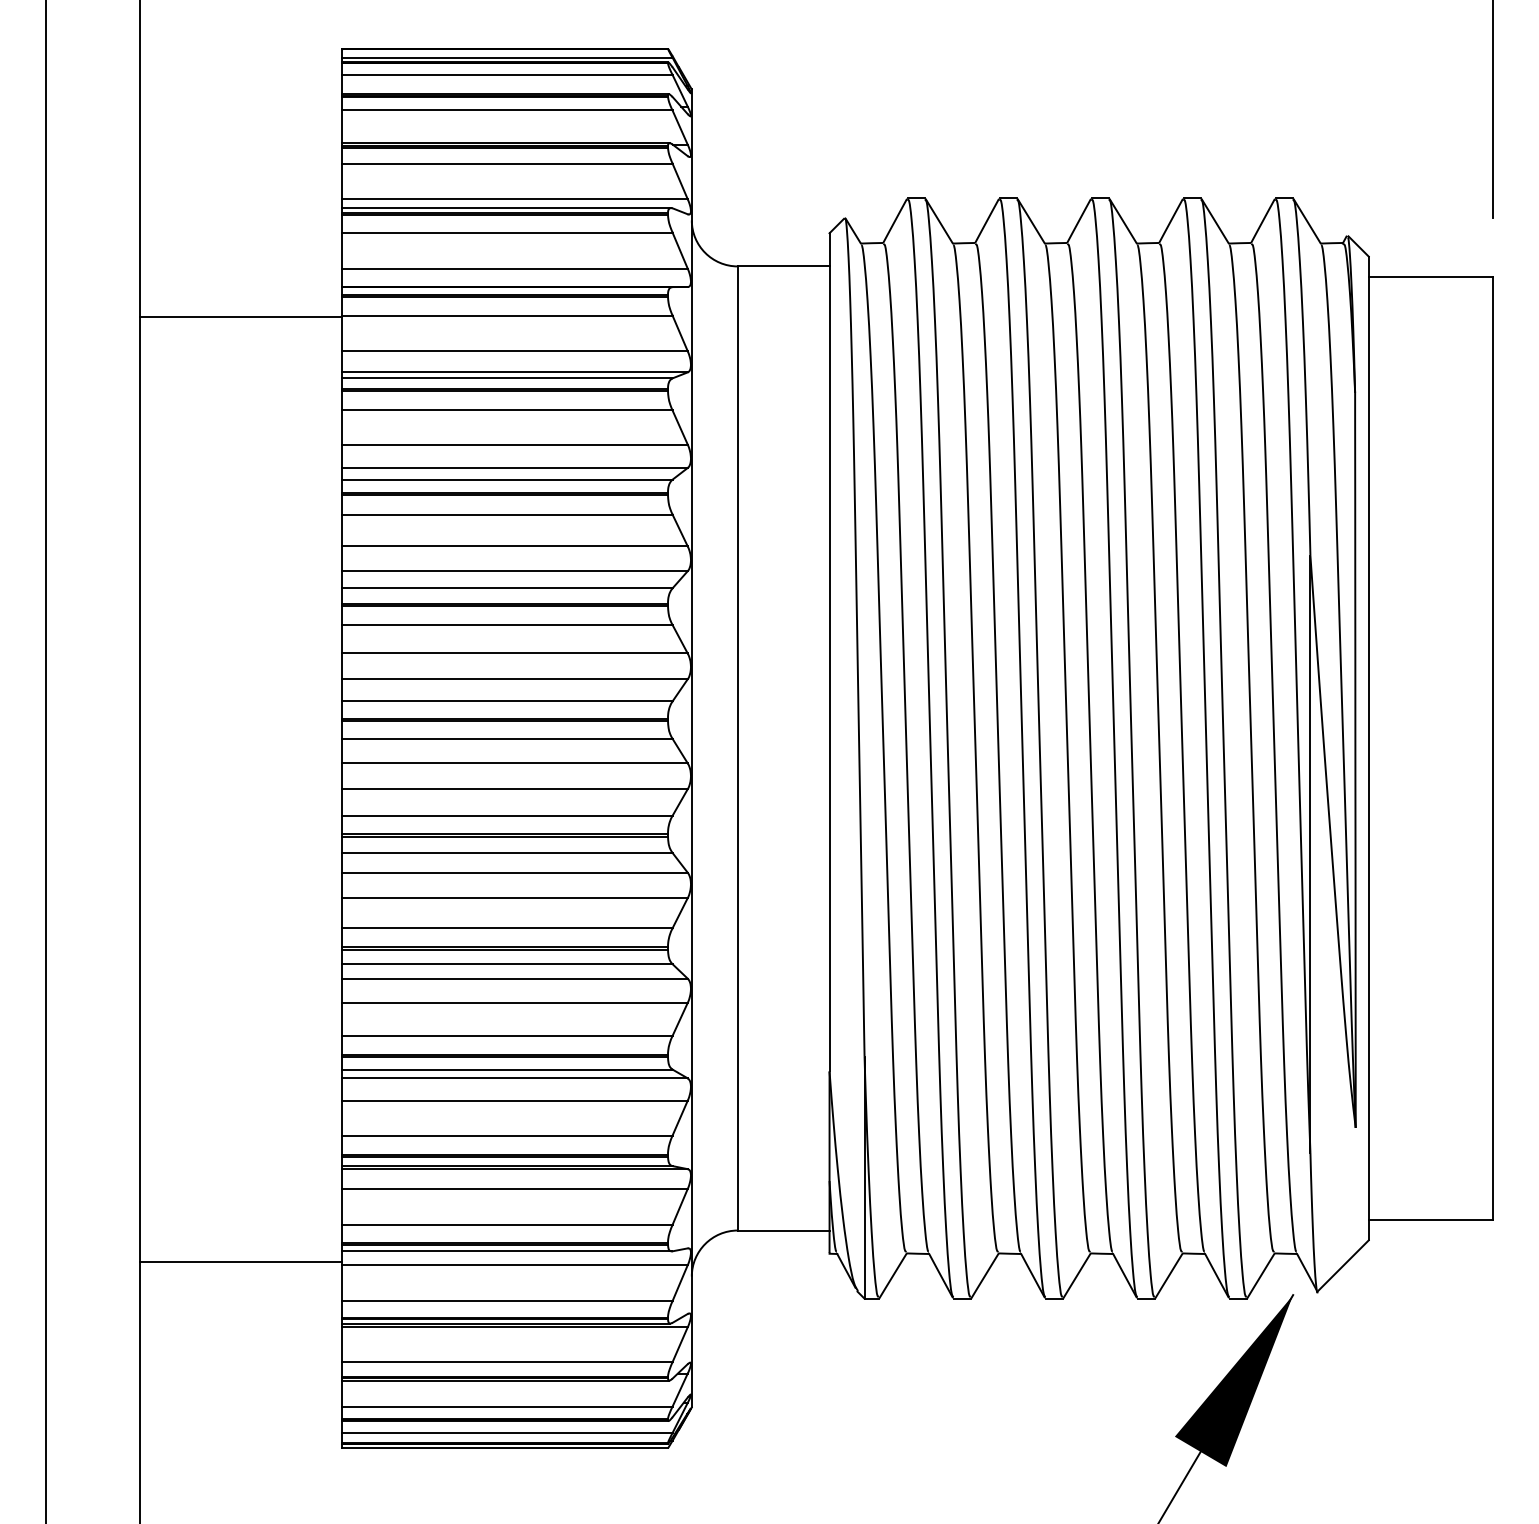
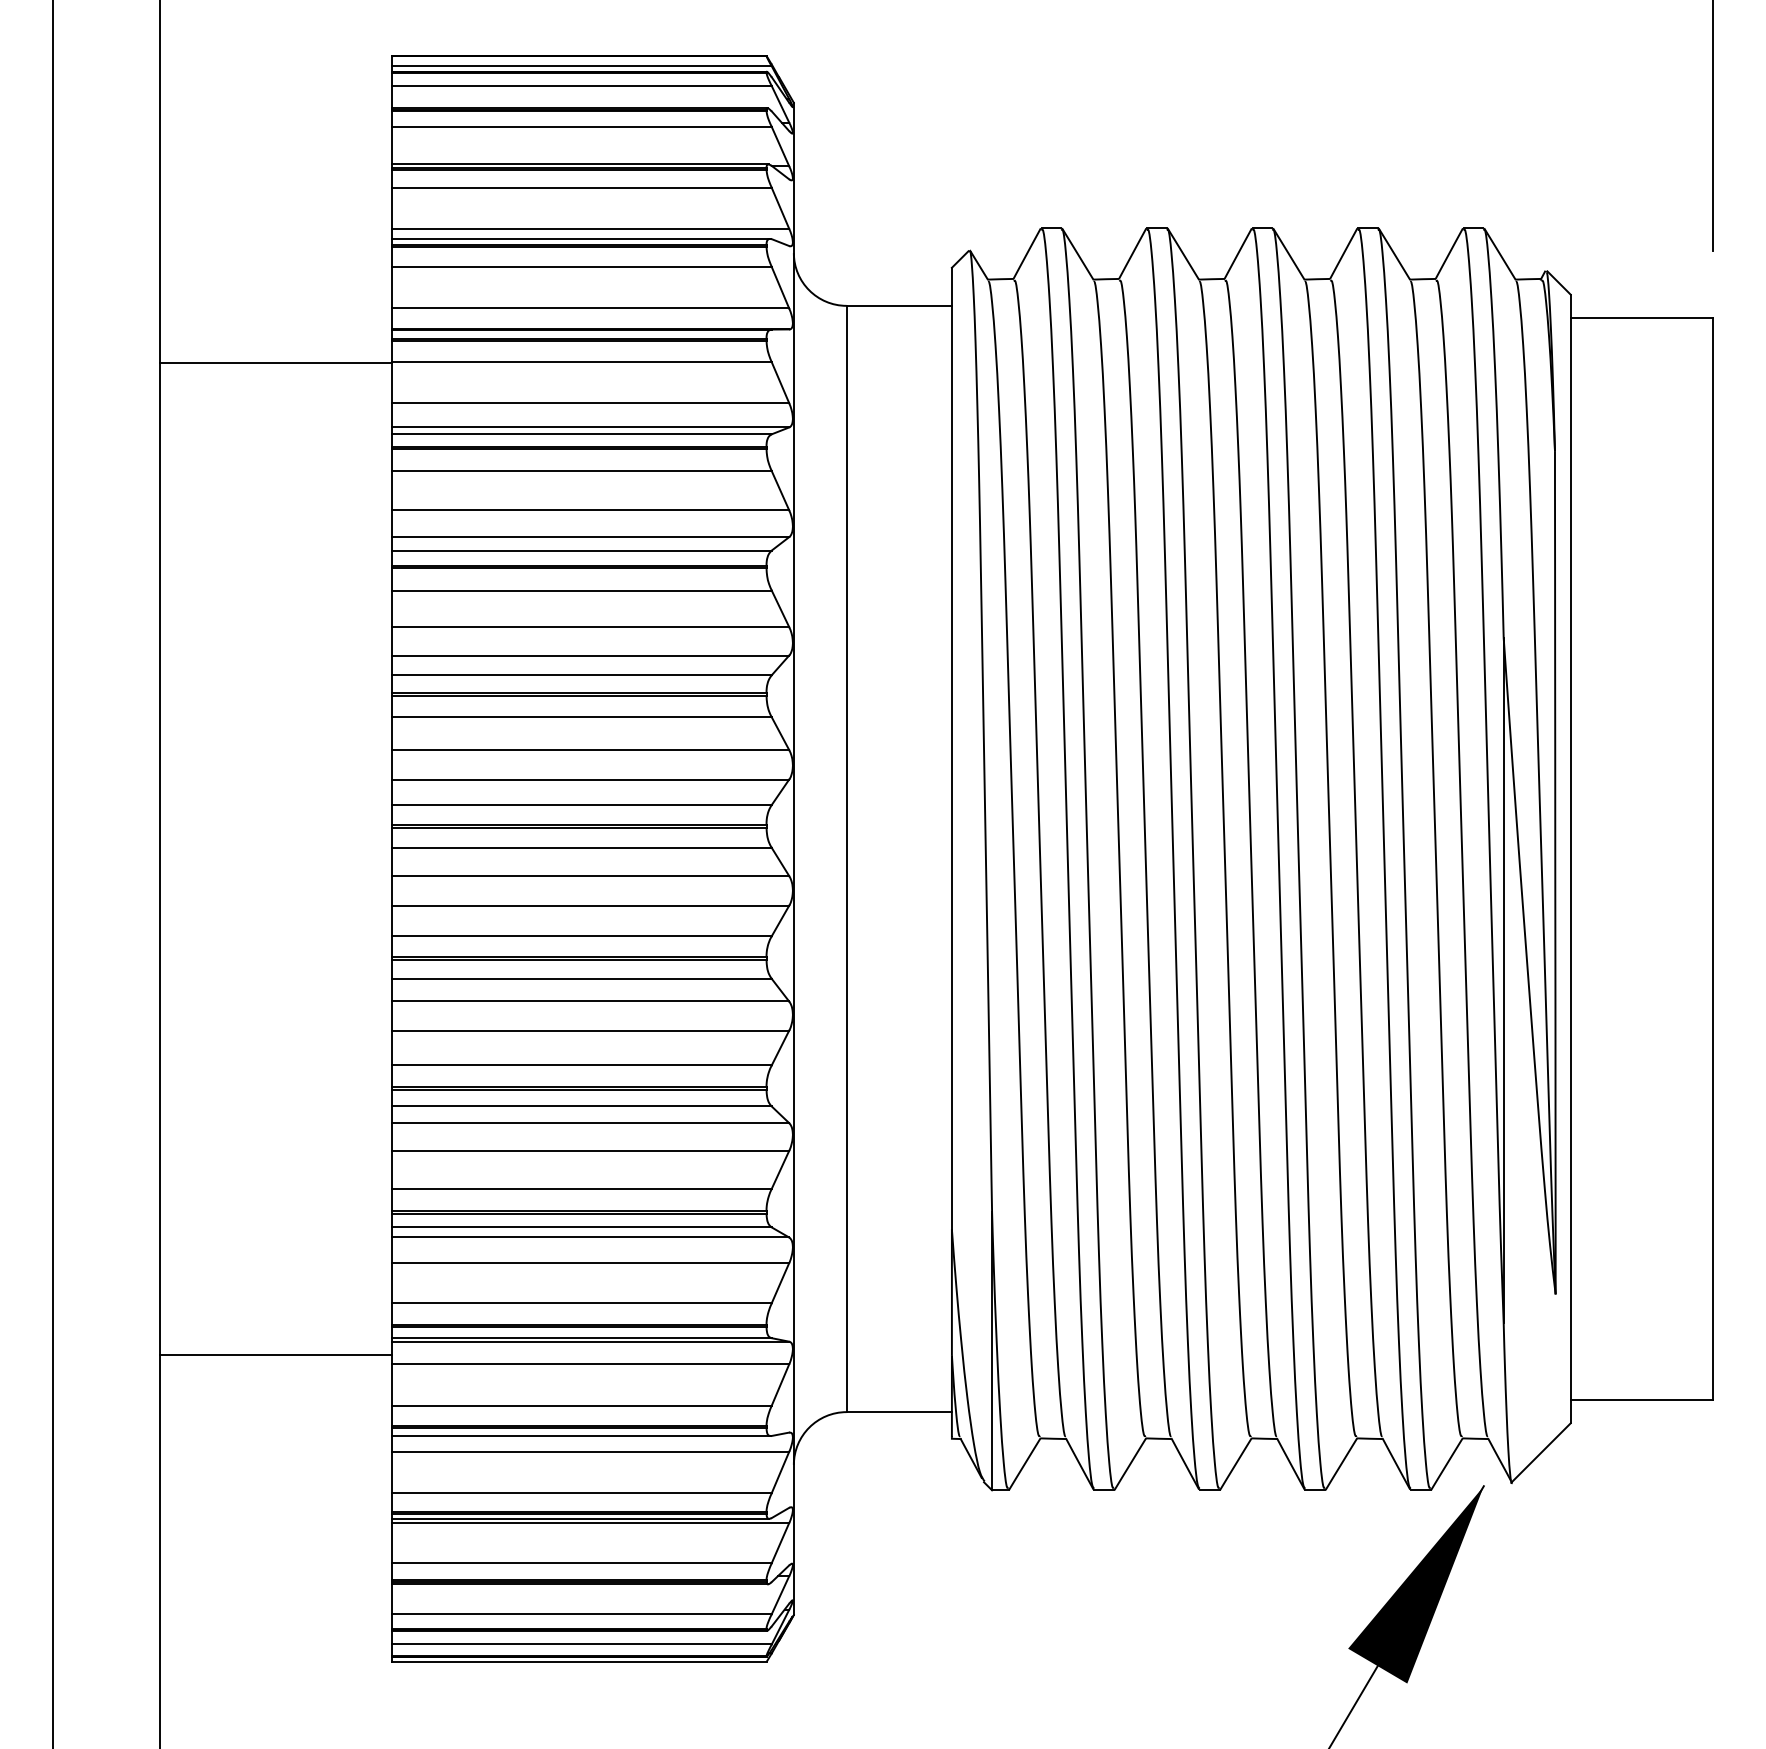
line: (240, 1261) -> (276, 1354), moved

